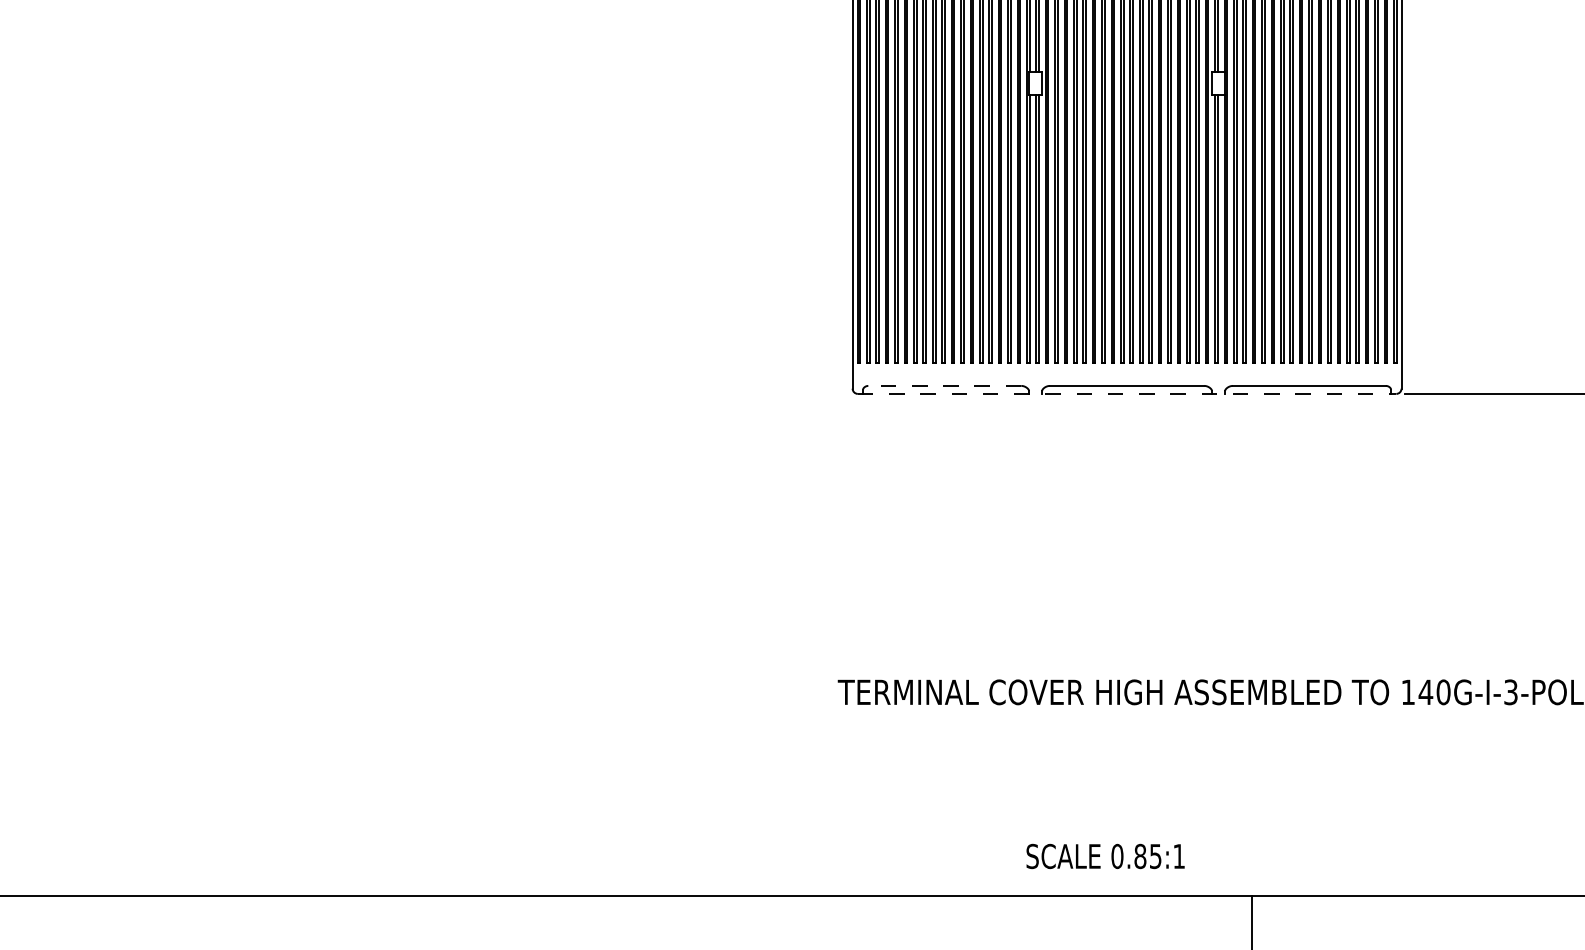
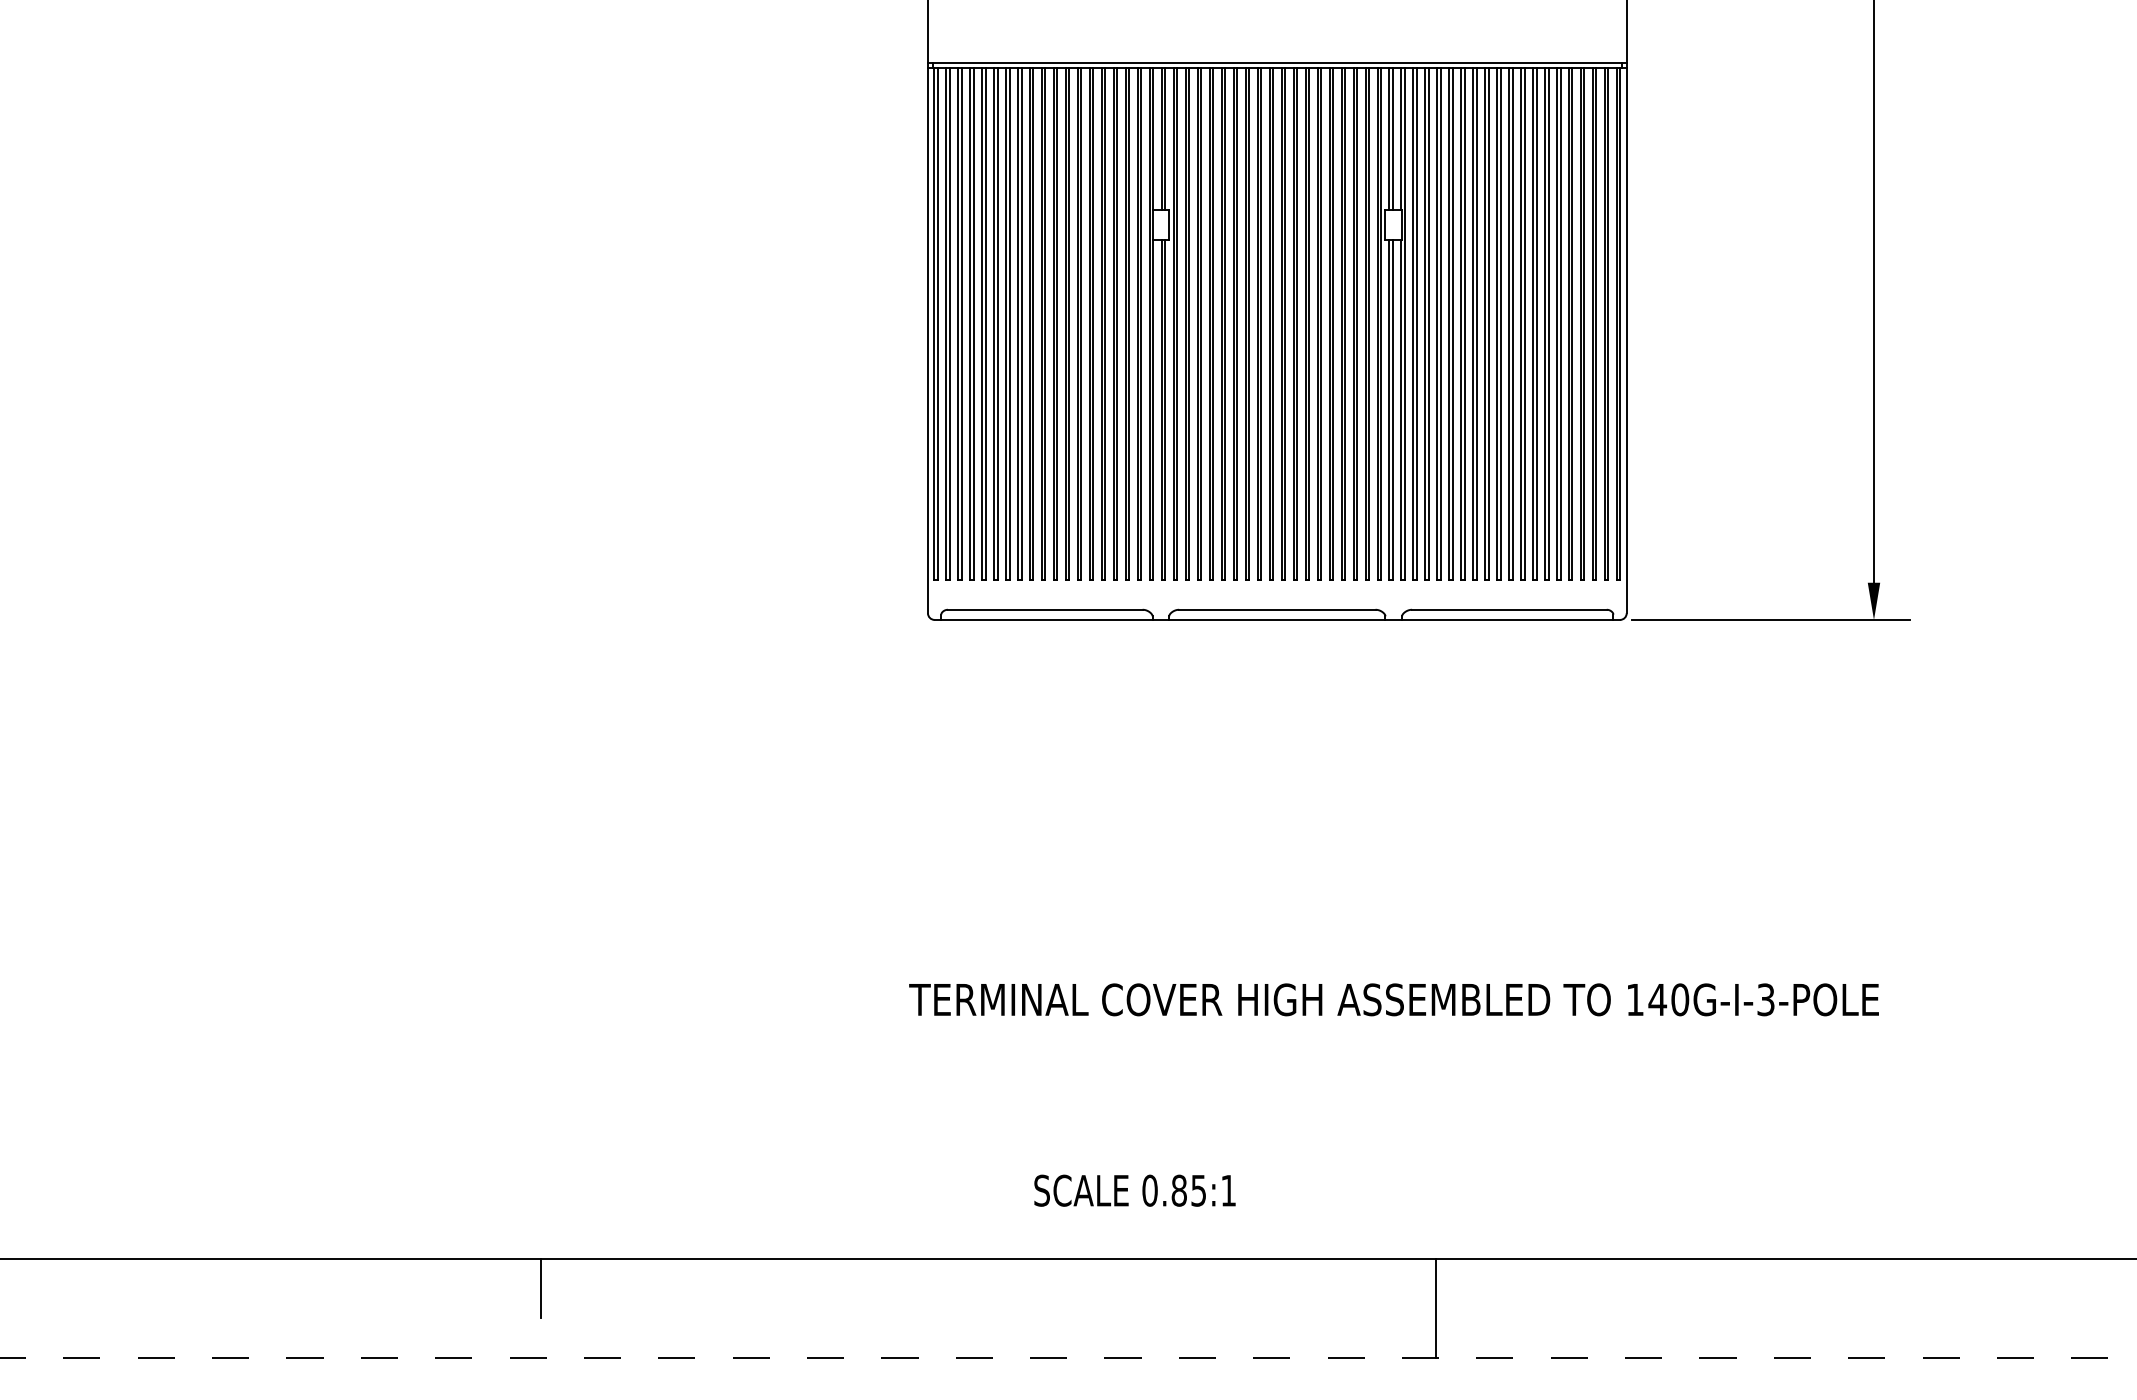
line: (944, 385) -> (1044, 609), dashed -> solid
line: (1127, 393) -> (1277, 619), dashed -> solid
text: (1105, 856) -> (1134, 1190), moved
line: (548, 919) -> (540, 1288), added

